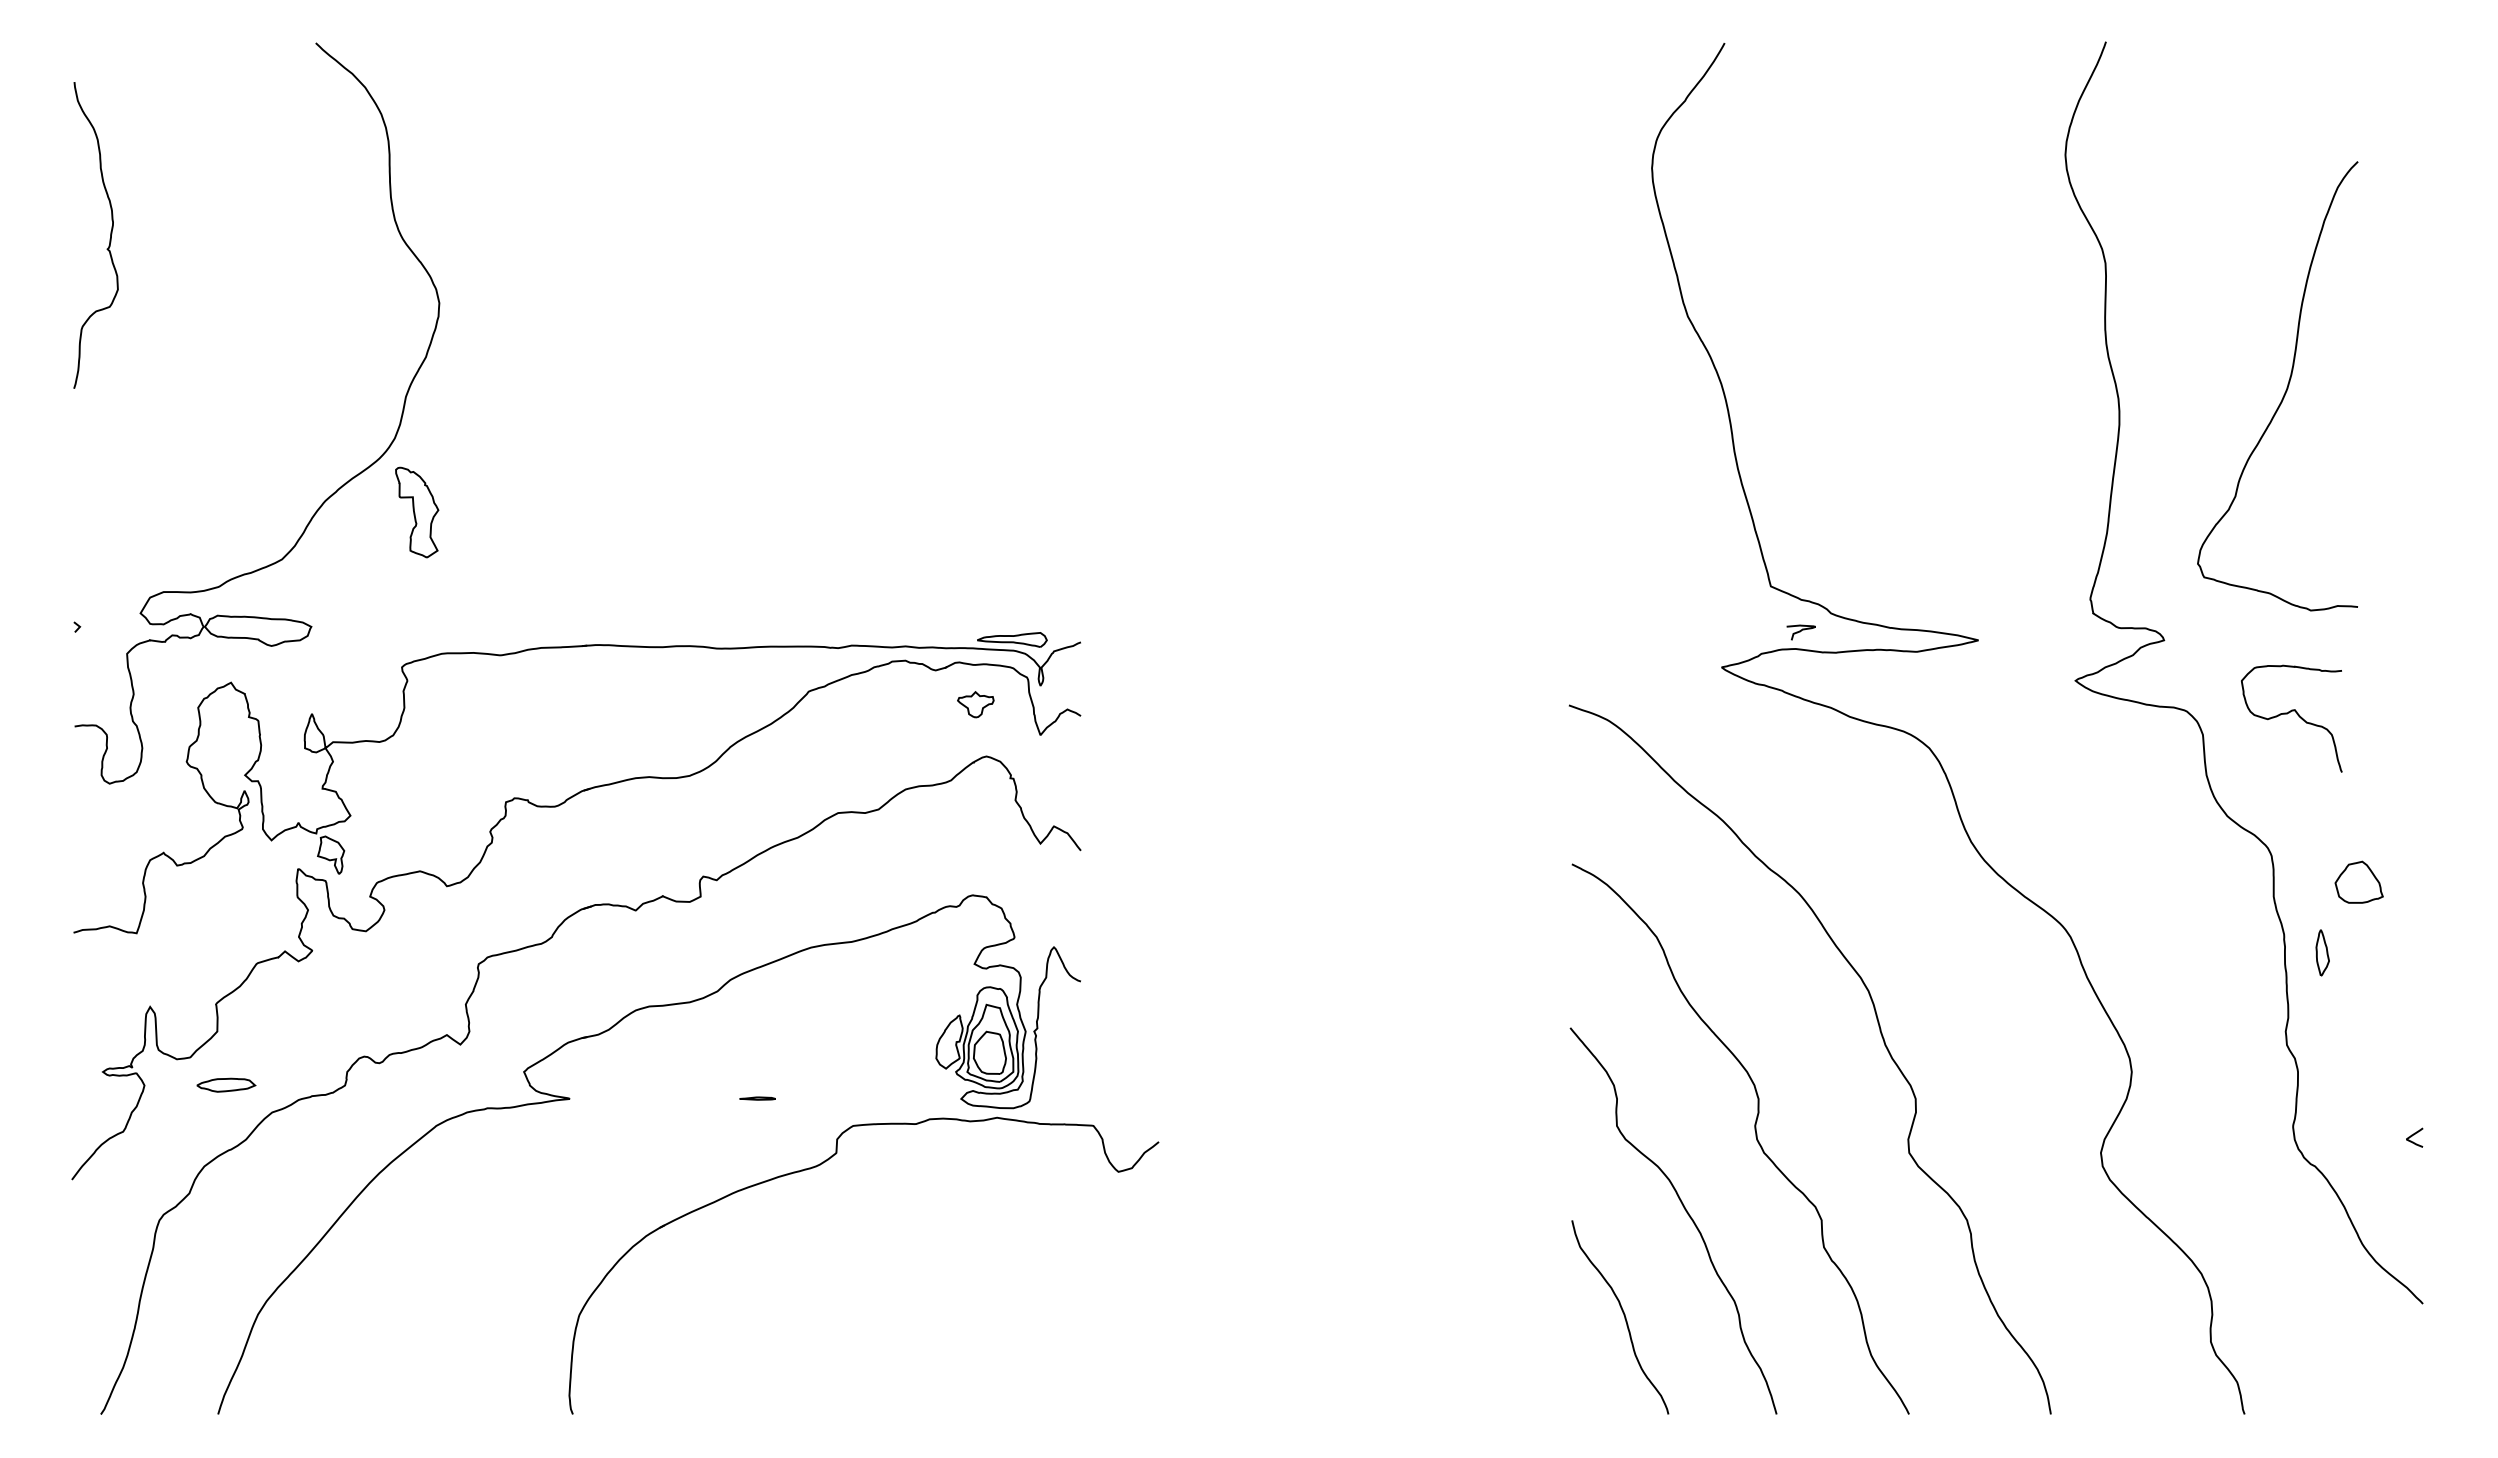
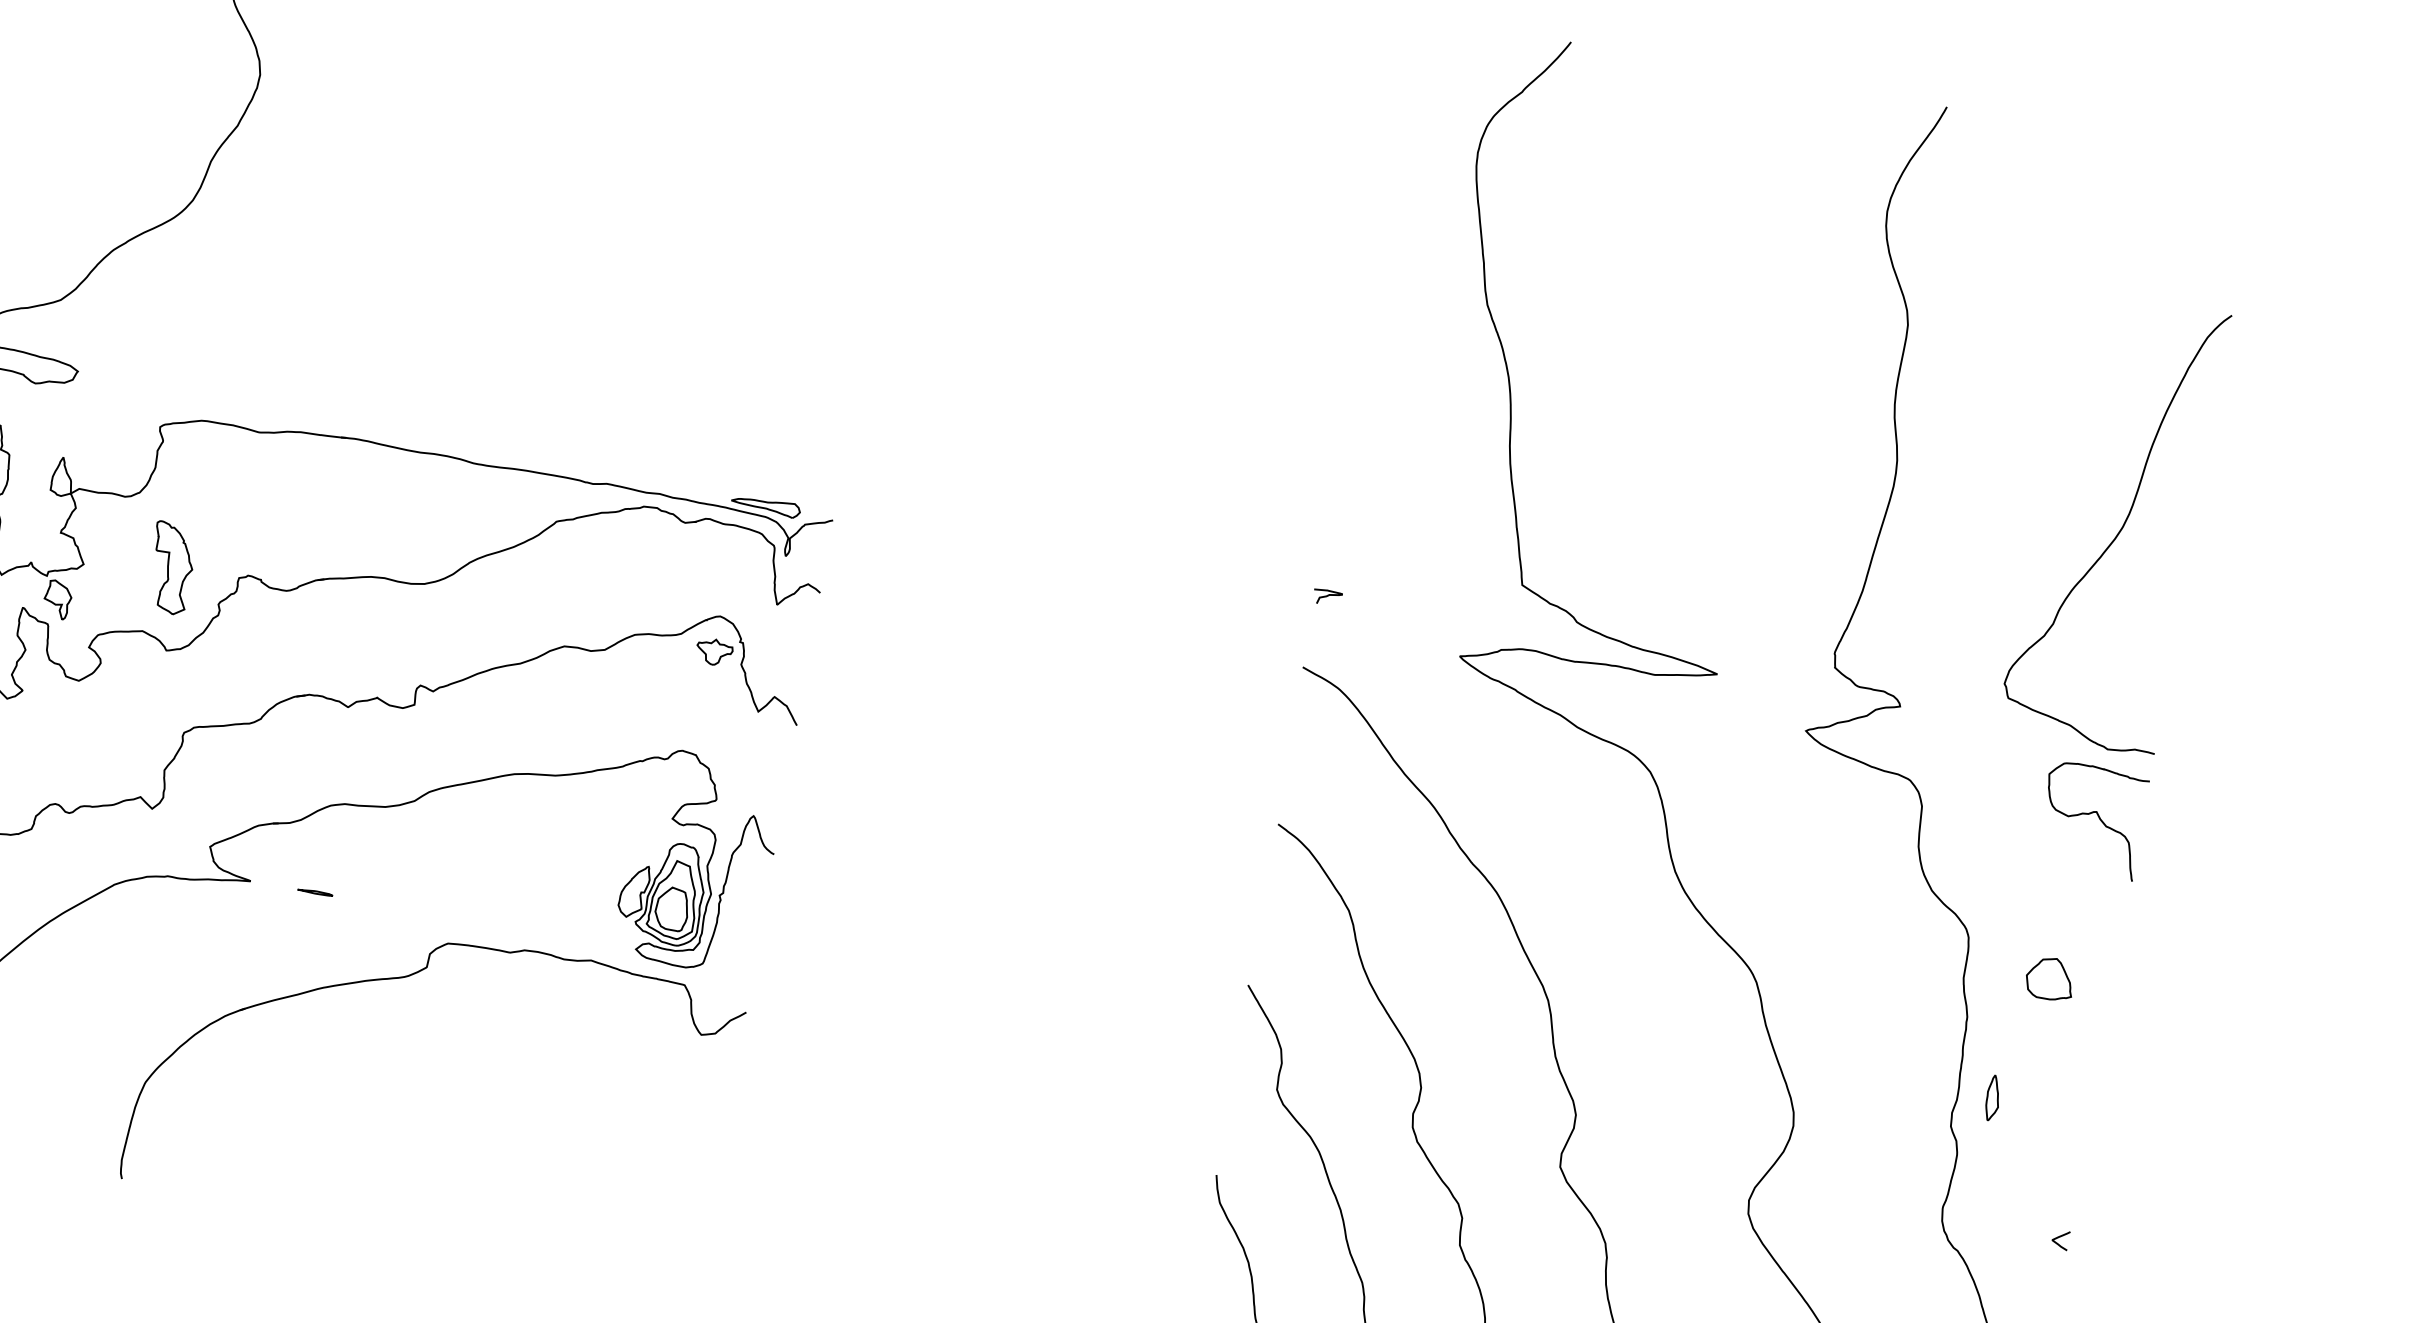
curve: (2285, 390) -> (2120, 528), moved
part: (417, 512) -> (171, 568), moved
curve: (1800, 632) -> (1326, 597), moved
part: (975, 704) -> (714, 651), moved
curve: (2289, 713) -> (2090, 814), moved
part: (2322, 952) -> (1993, 1097), moved
line: (757, 1098) -> (315, 892), moved
part: (816, 1167) -> (404, 978), moved

